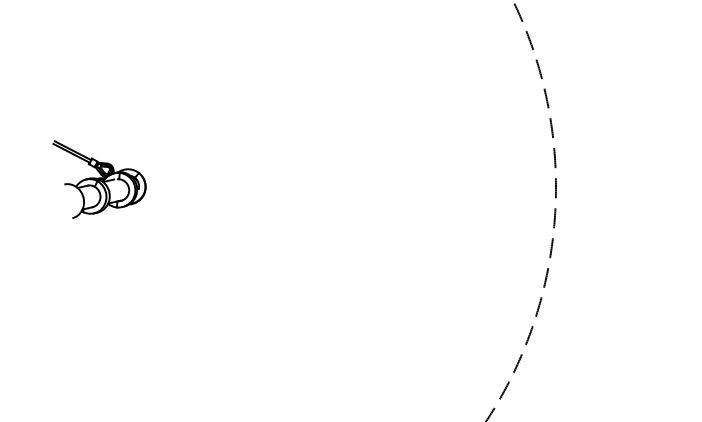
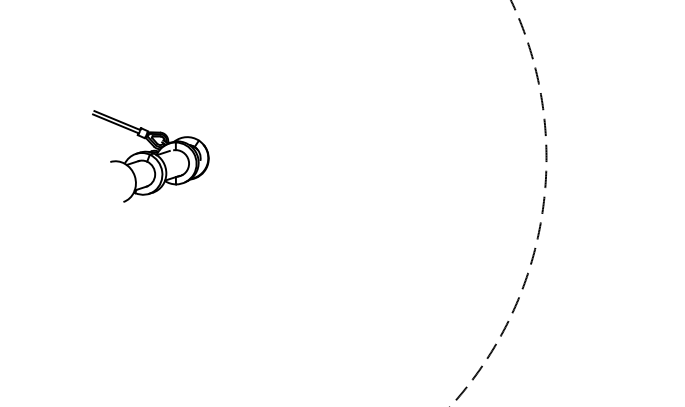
part: (97, 182) -> (150, 156), size x1.4

